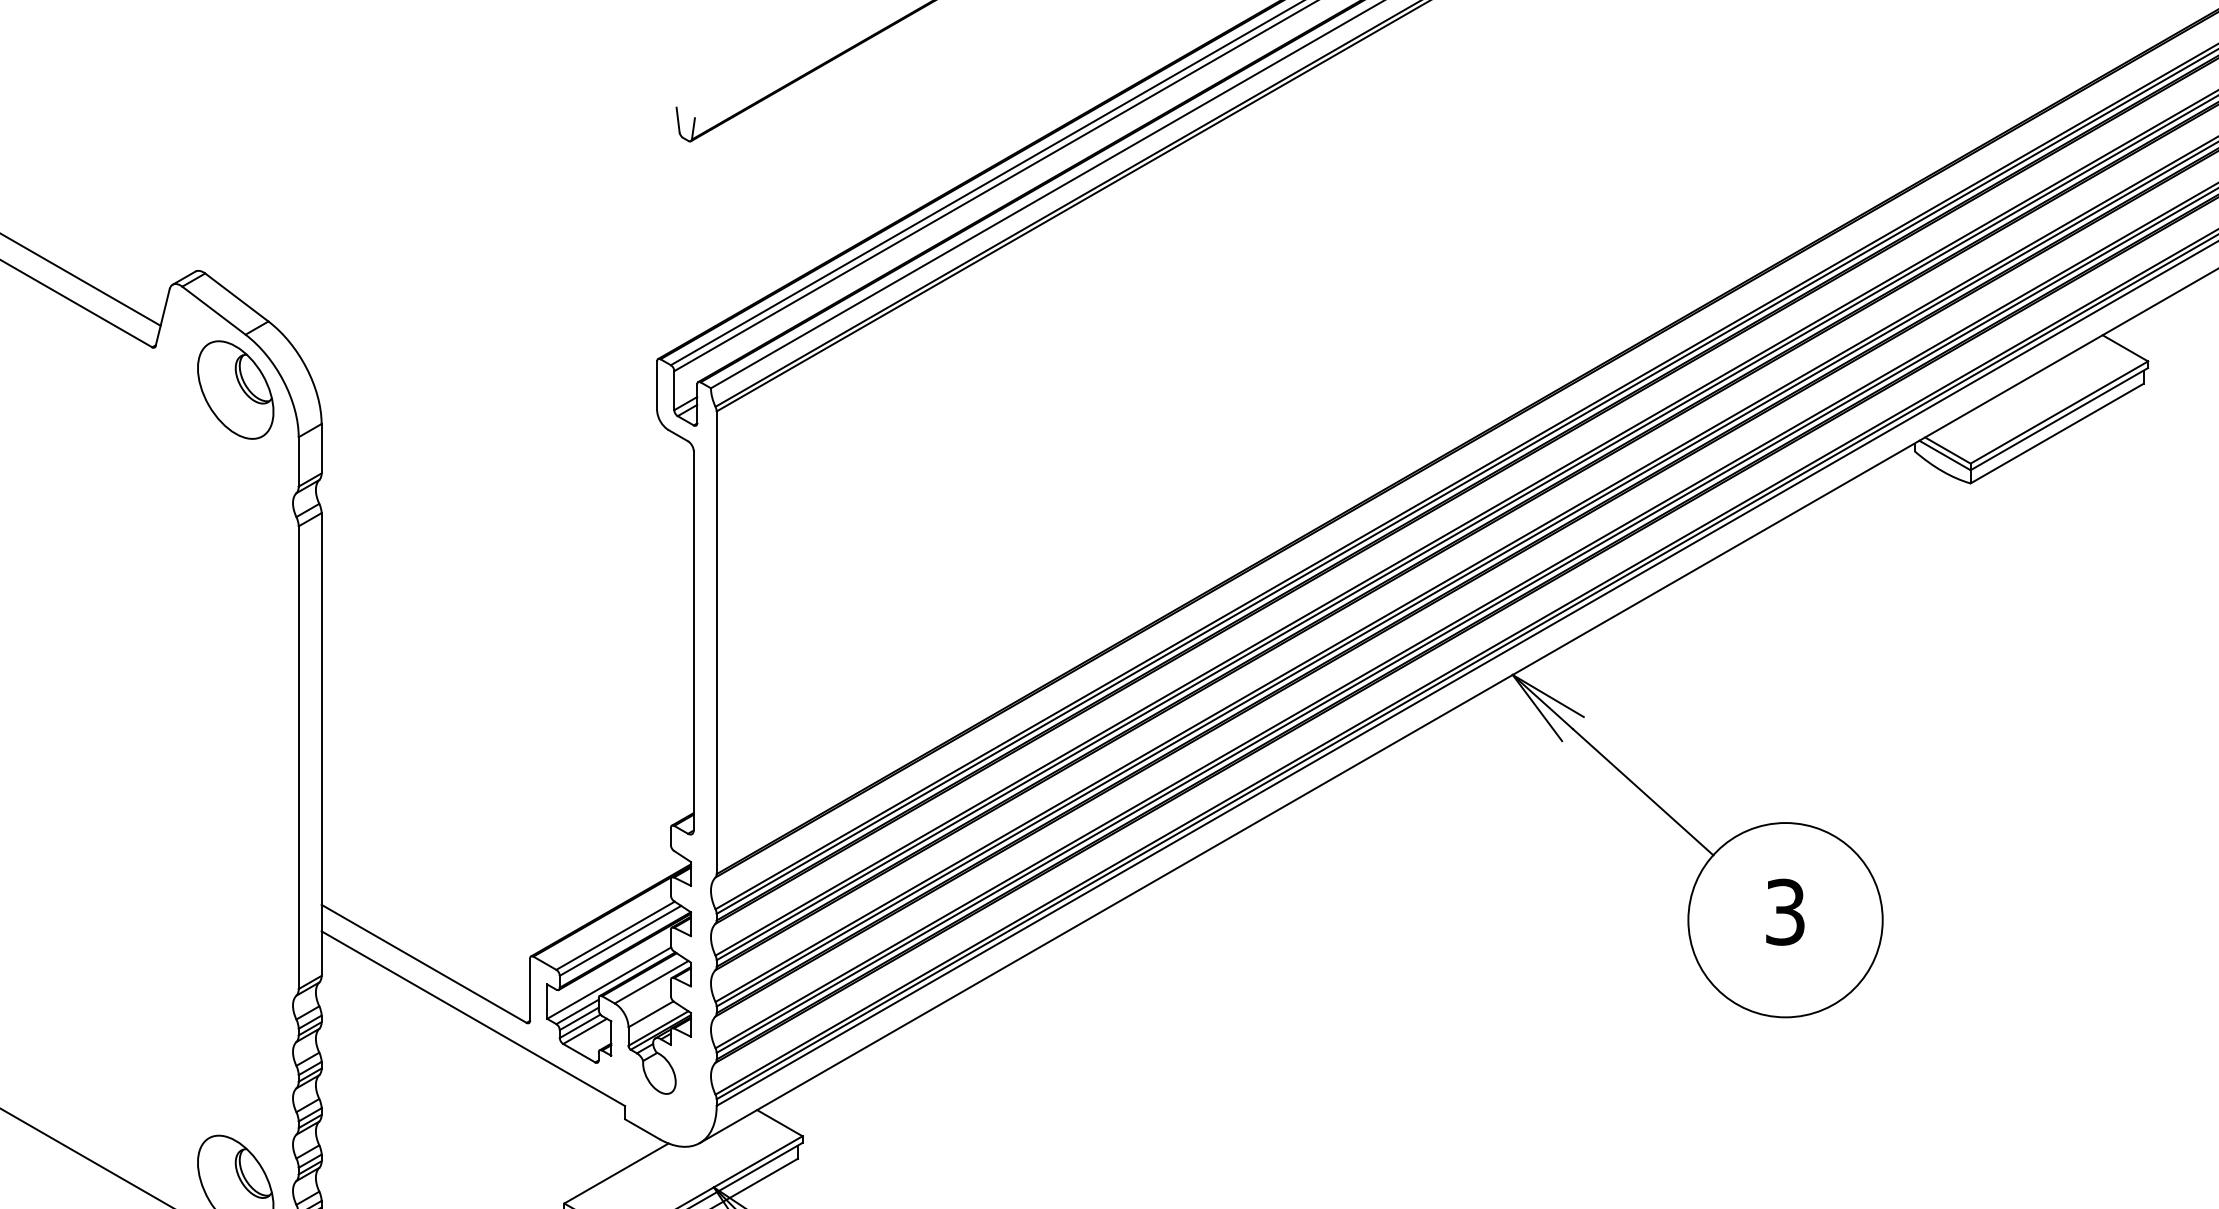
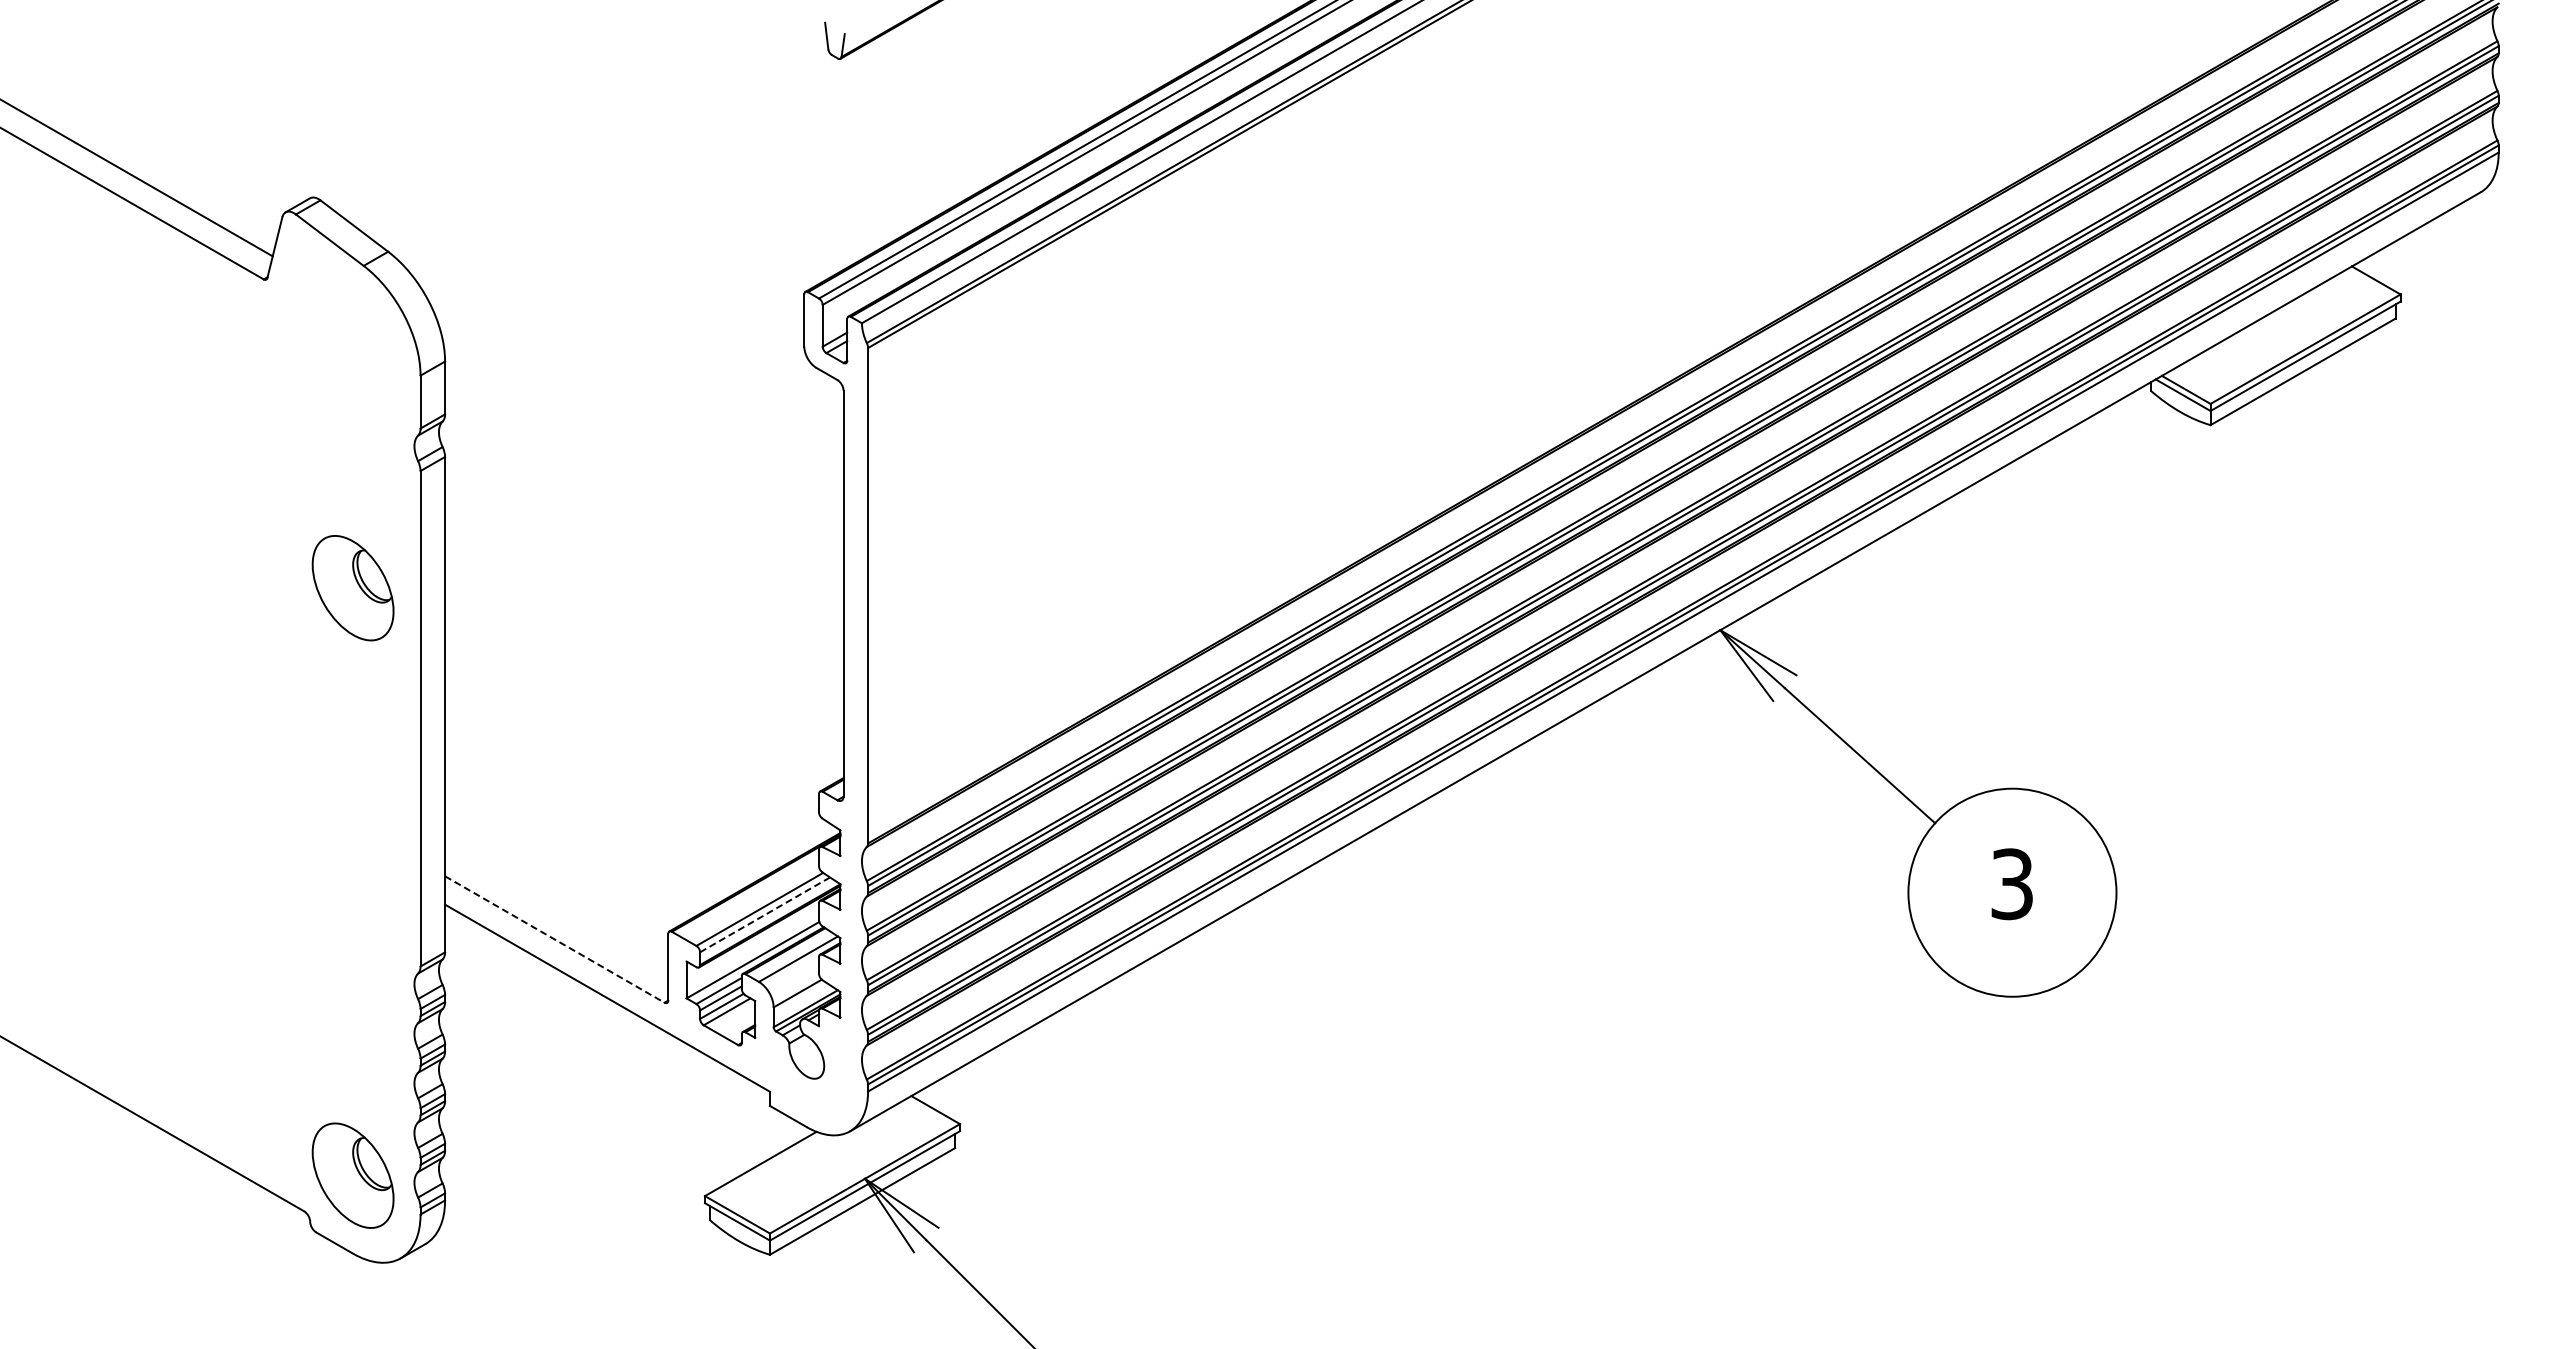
part: (235, 390) -> (352, 588), moved
line: (620, 940) -> (765, 914), solid -> dashed
line: (423, 963) -> (554, 939), solid -> dashed

